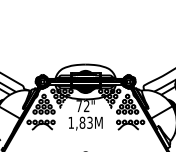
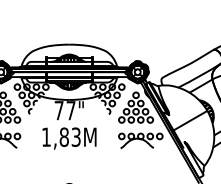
text: (86, 106) -> (70, 111), 72" -> 77"

